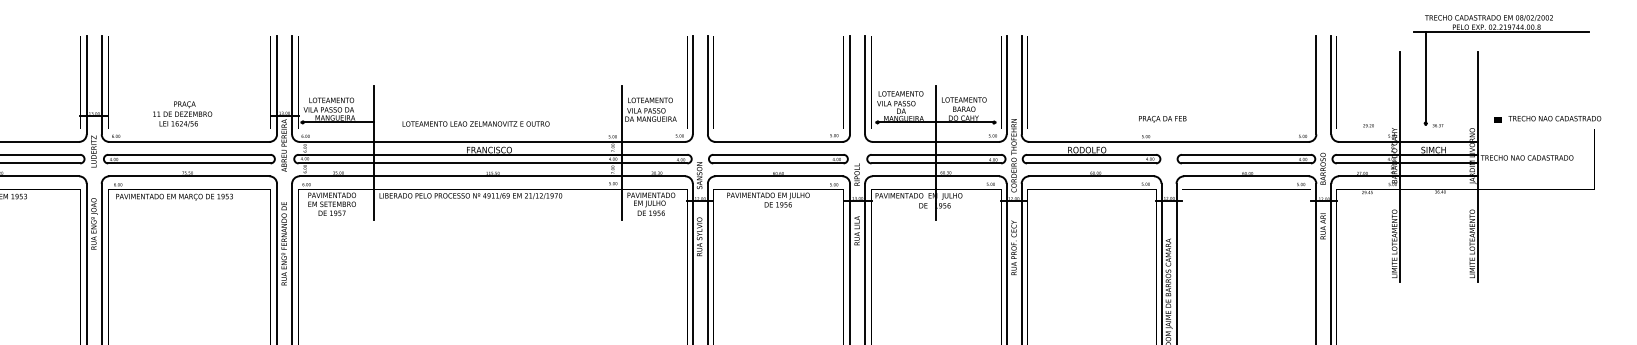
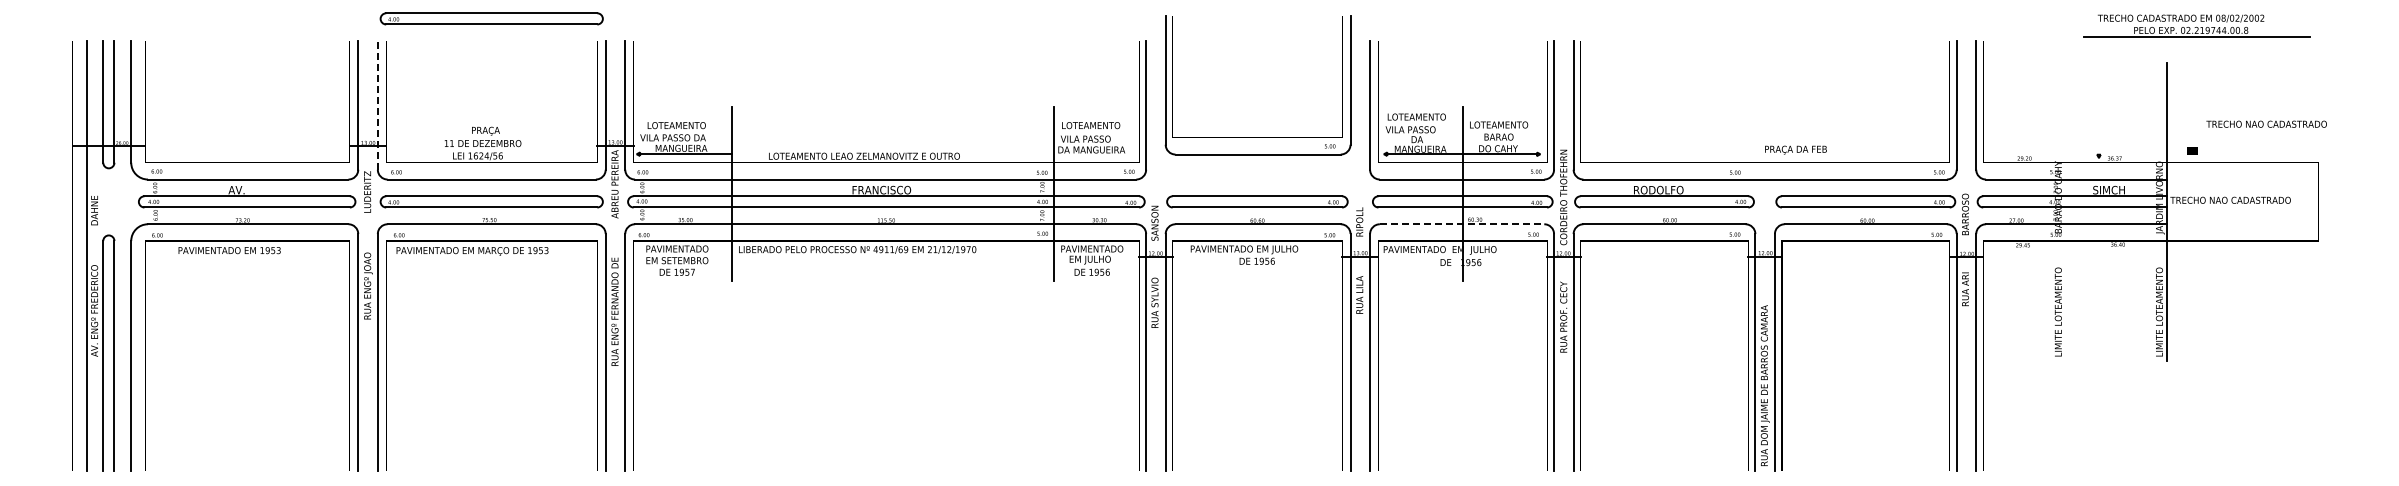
part: (189, 18) -> (491, 18), added
line: (1425, 77) -> (2098, 95), removed
line: (101, 84) -> (377, 105), solid -> dashed
text: (1162, 118) -> (1795, 149), moved
text: (1554, 118) -> (2266, 123), moved
part: (778, 128) -> (1257, 137), moved
line: (1400, 166) -> (2065, 211), removed
line: (936, 176) -> (1462, 224), solid -> dashed

